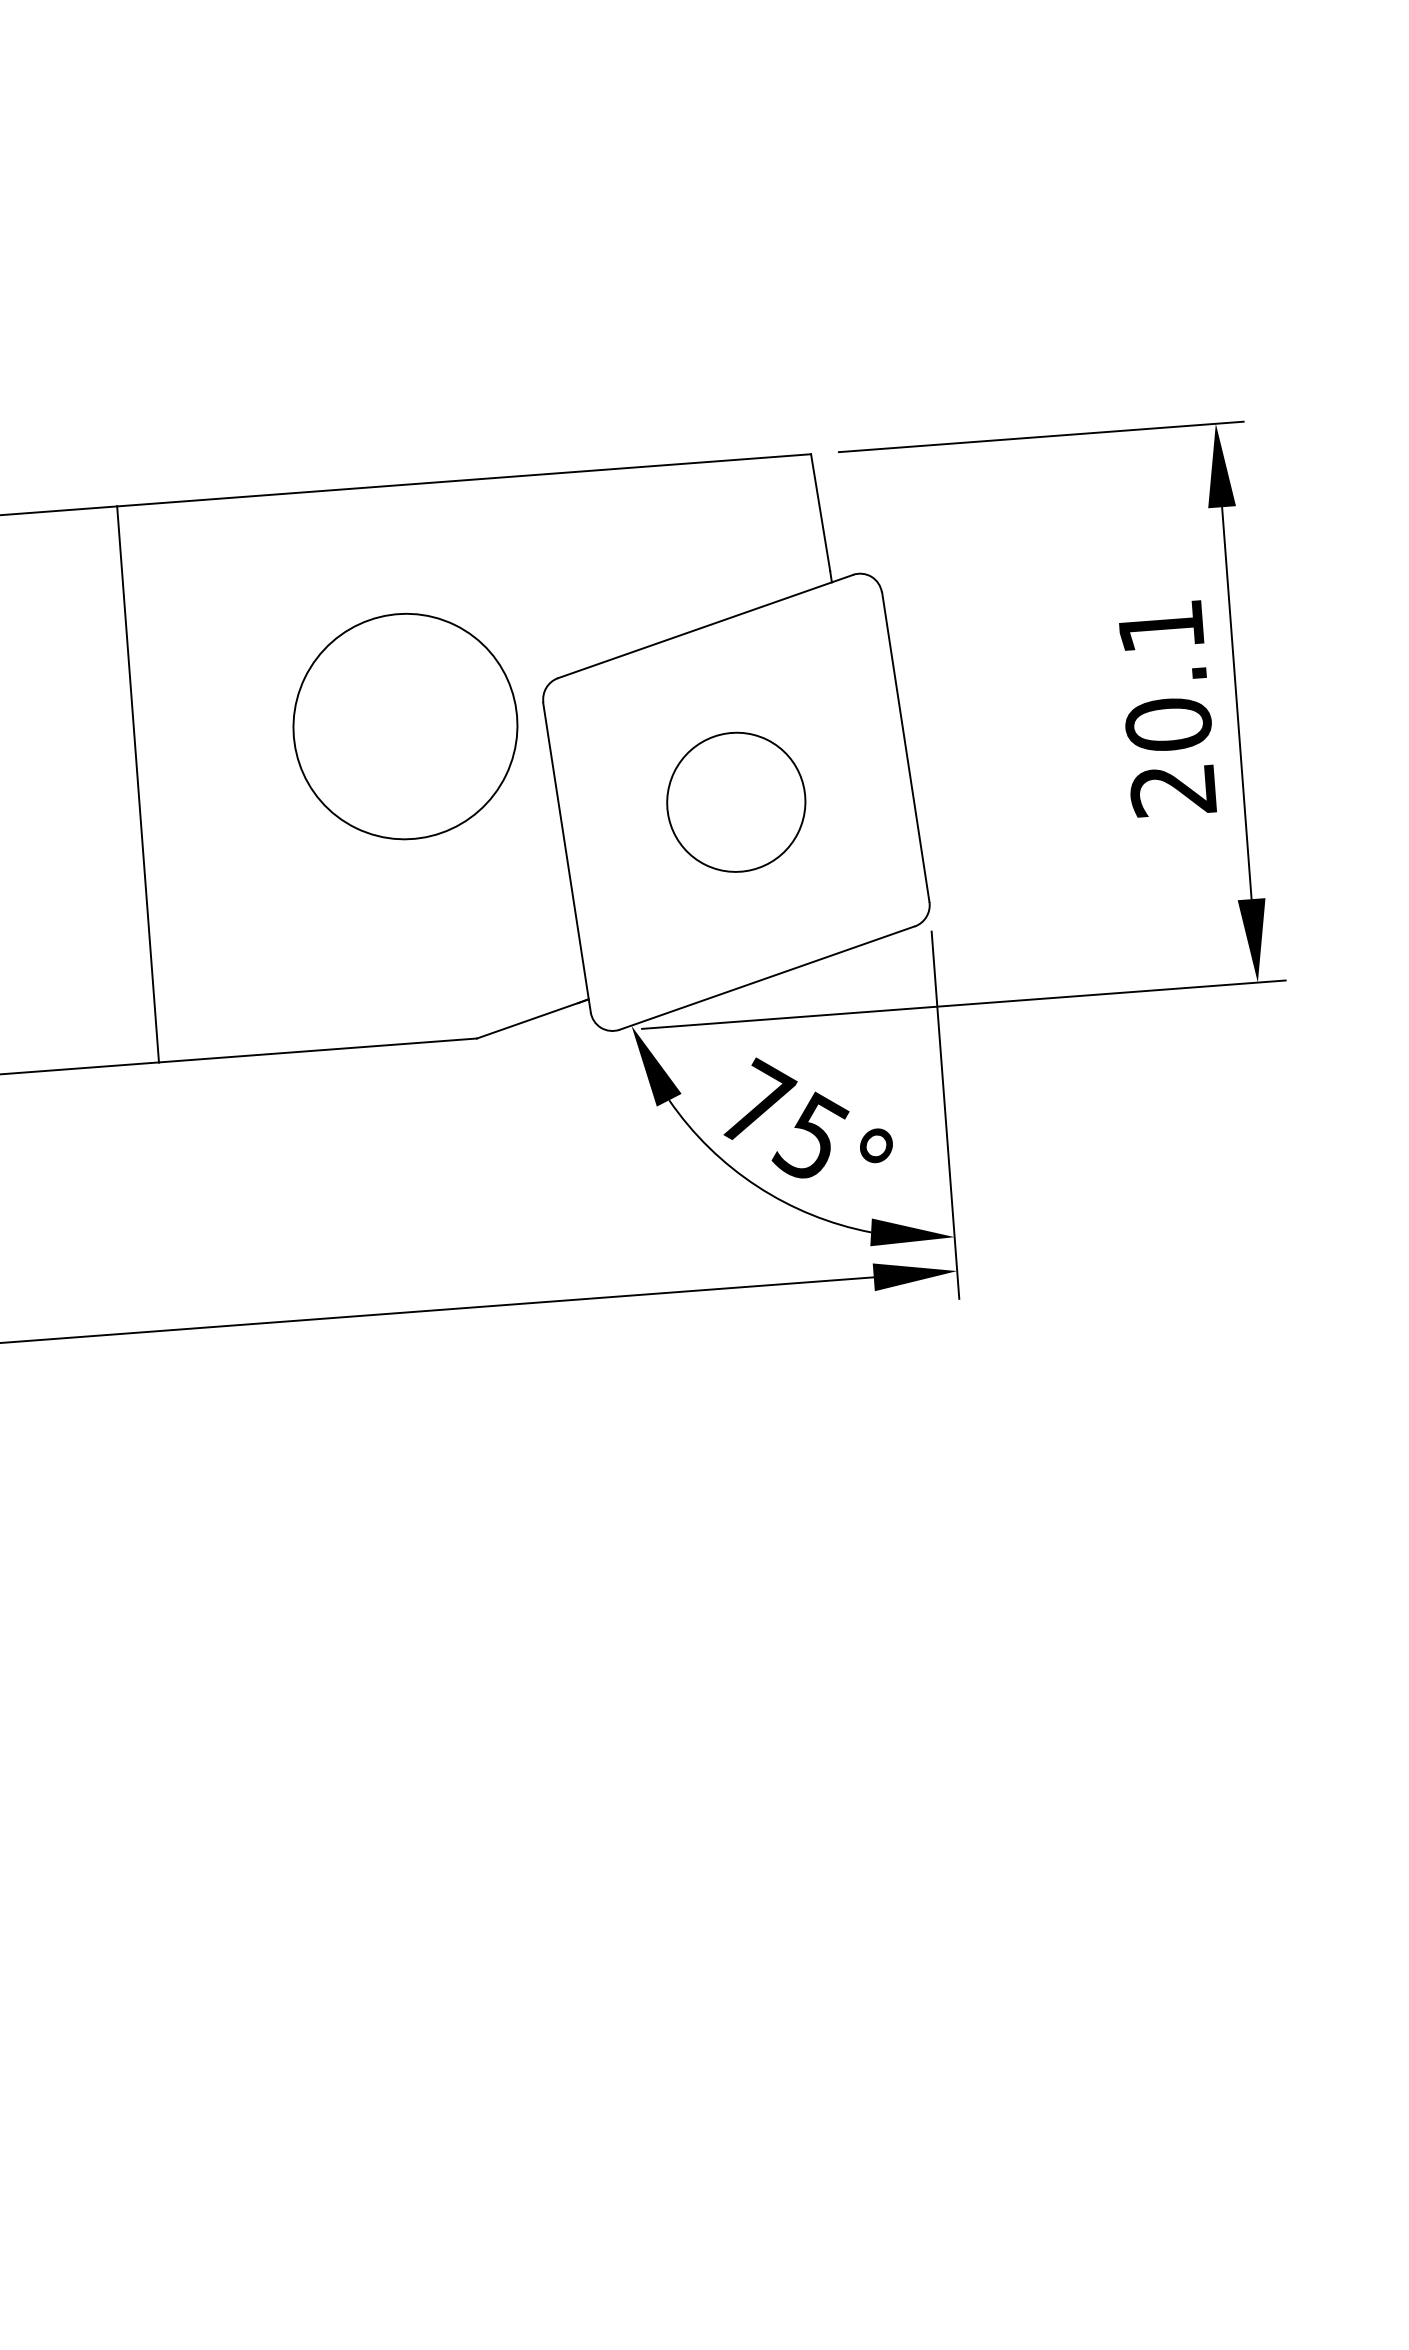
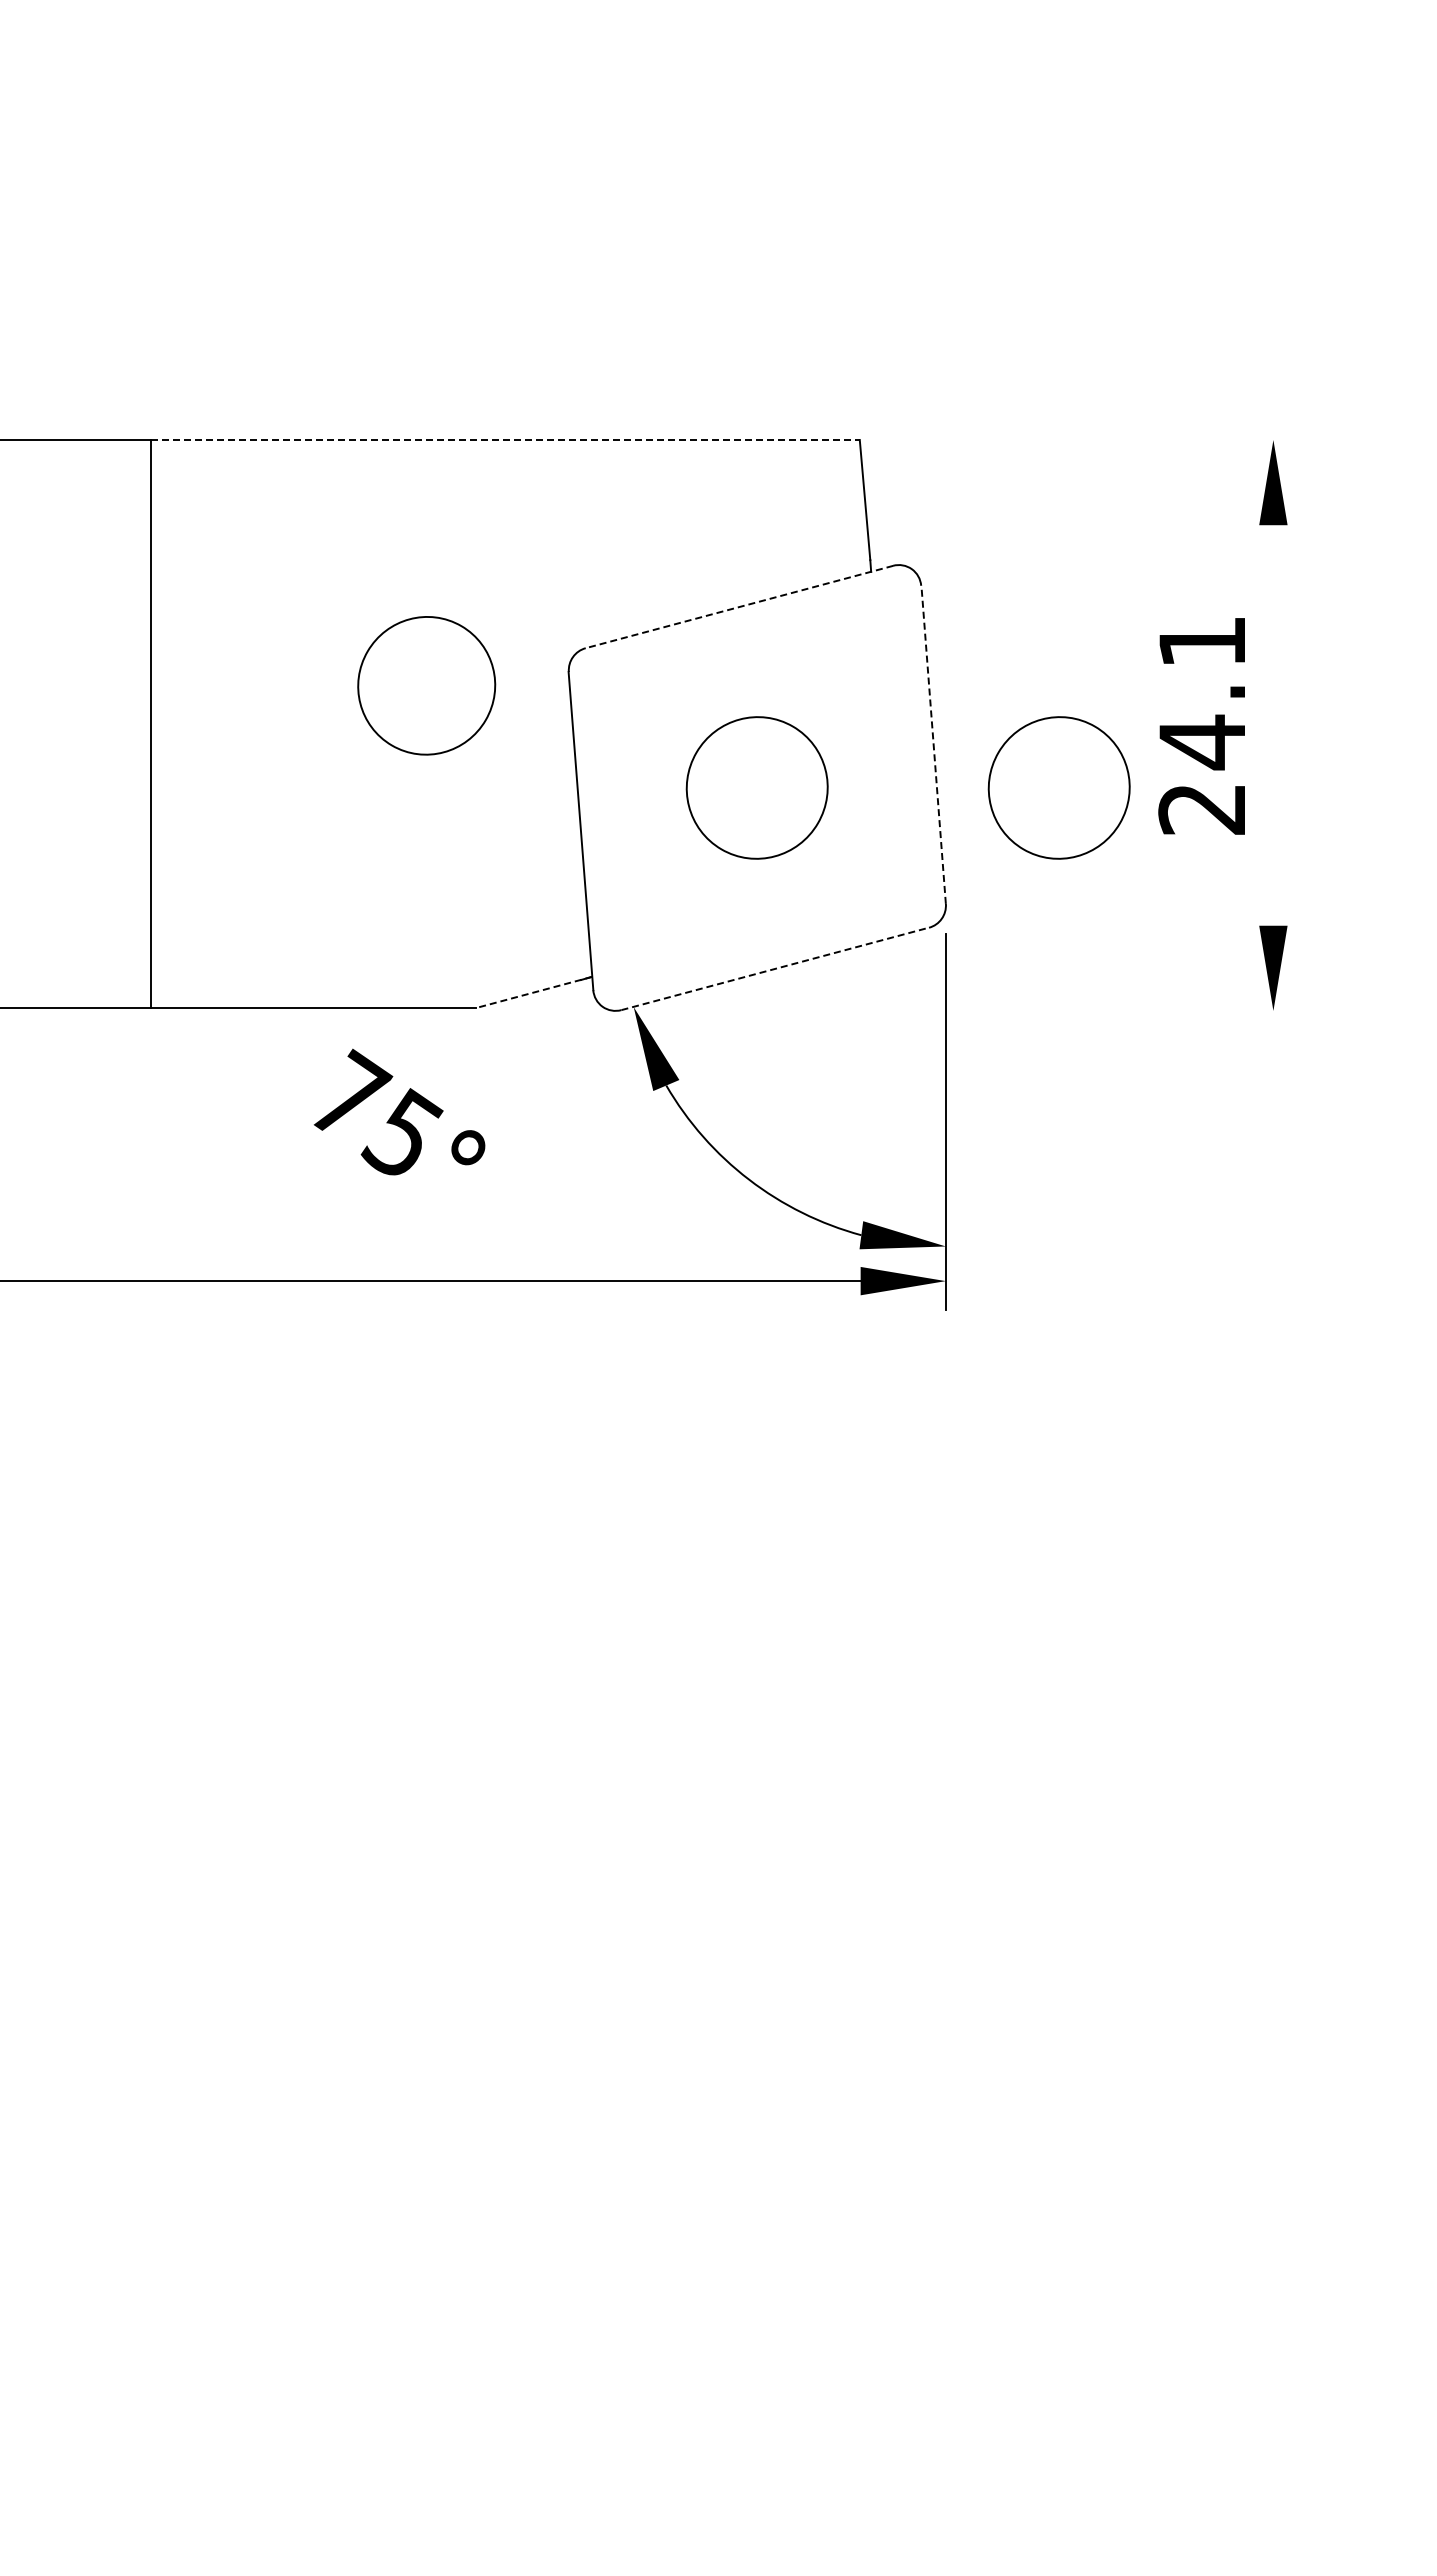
line: (1040, 436) -> (1094, 439), removed
line: (464, 479) -> (505, 439), solid -> dashed
line: (705, 627) -> (739, 607), solid -> dashed
line: (1236, 703) -> (1273, 725), removed
text: (1168, 725) -> (1202, 742), 20.1 -> 24.1
part: (405, 726) -> (426, 685), size x0.6
line: (905, 746) -> (933, 744), solid -> dashed
part: (1031, 779) -> (1058, 787), added
line: (767, 977) -> (775, 968), solid -> dashed
line: (963, 1004) -> (972, 1010), removed
line: (532, 1018) -> (533, 992), solid -> dashed
text: (806, 1115) -> (399, 1111), moved

